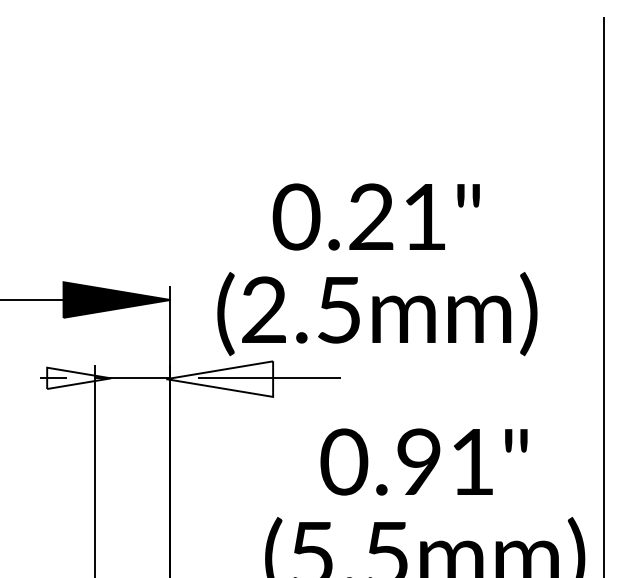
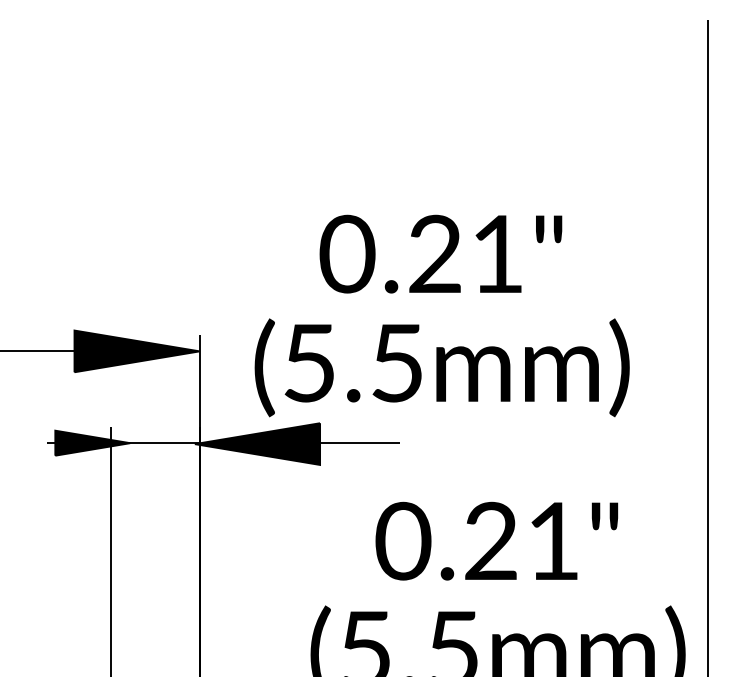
text: (263, 309) -> (308, 362), (2.5mm) -> (5.5mm)
fill: (79, 378) -> (93, 443), added
fill: (219, 378) -> (257, 443), added
text: (418, 461) -> (490, 540), 0.91" -> 0.21"

